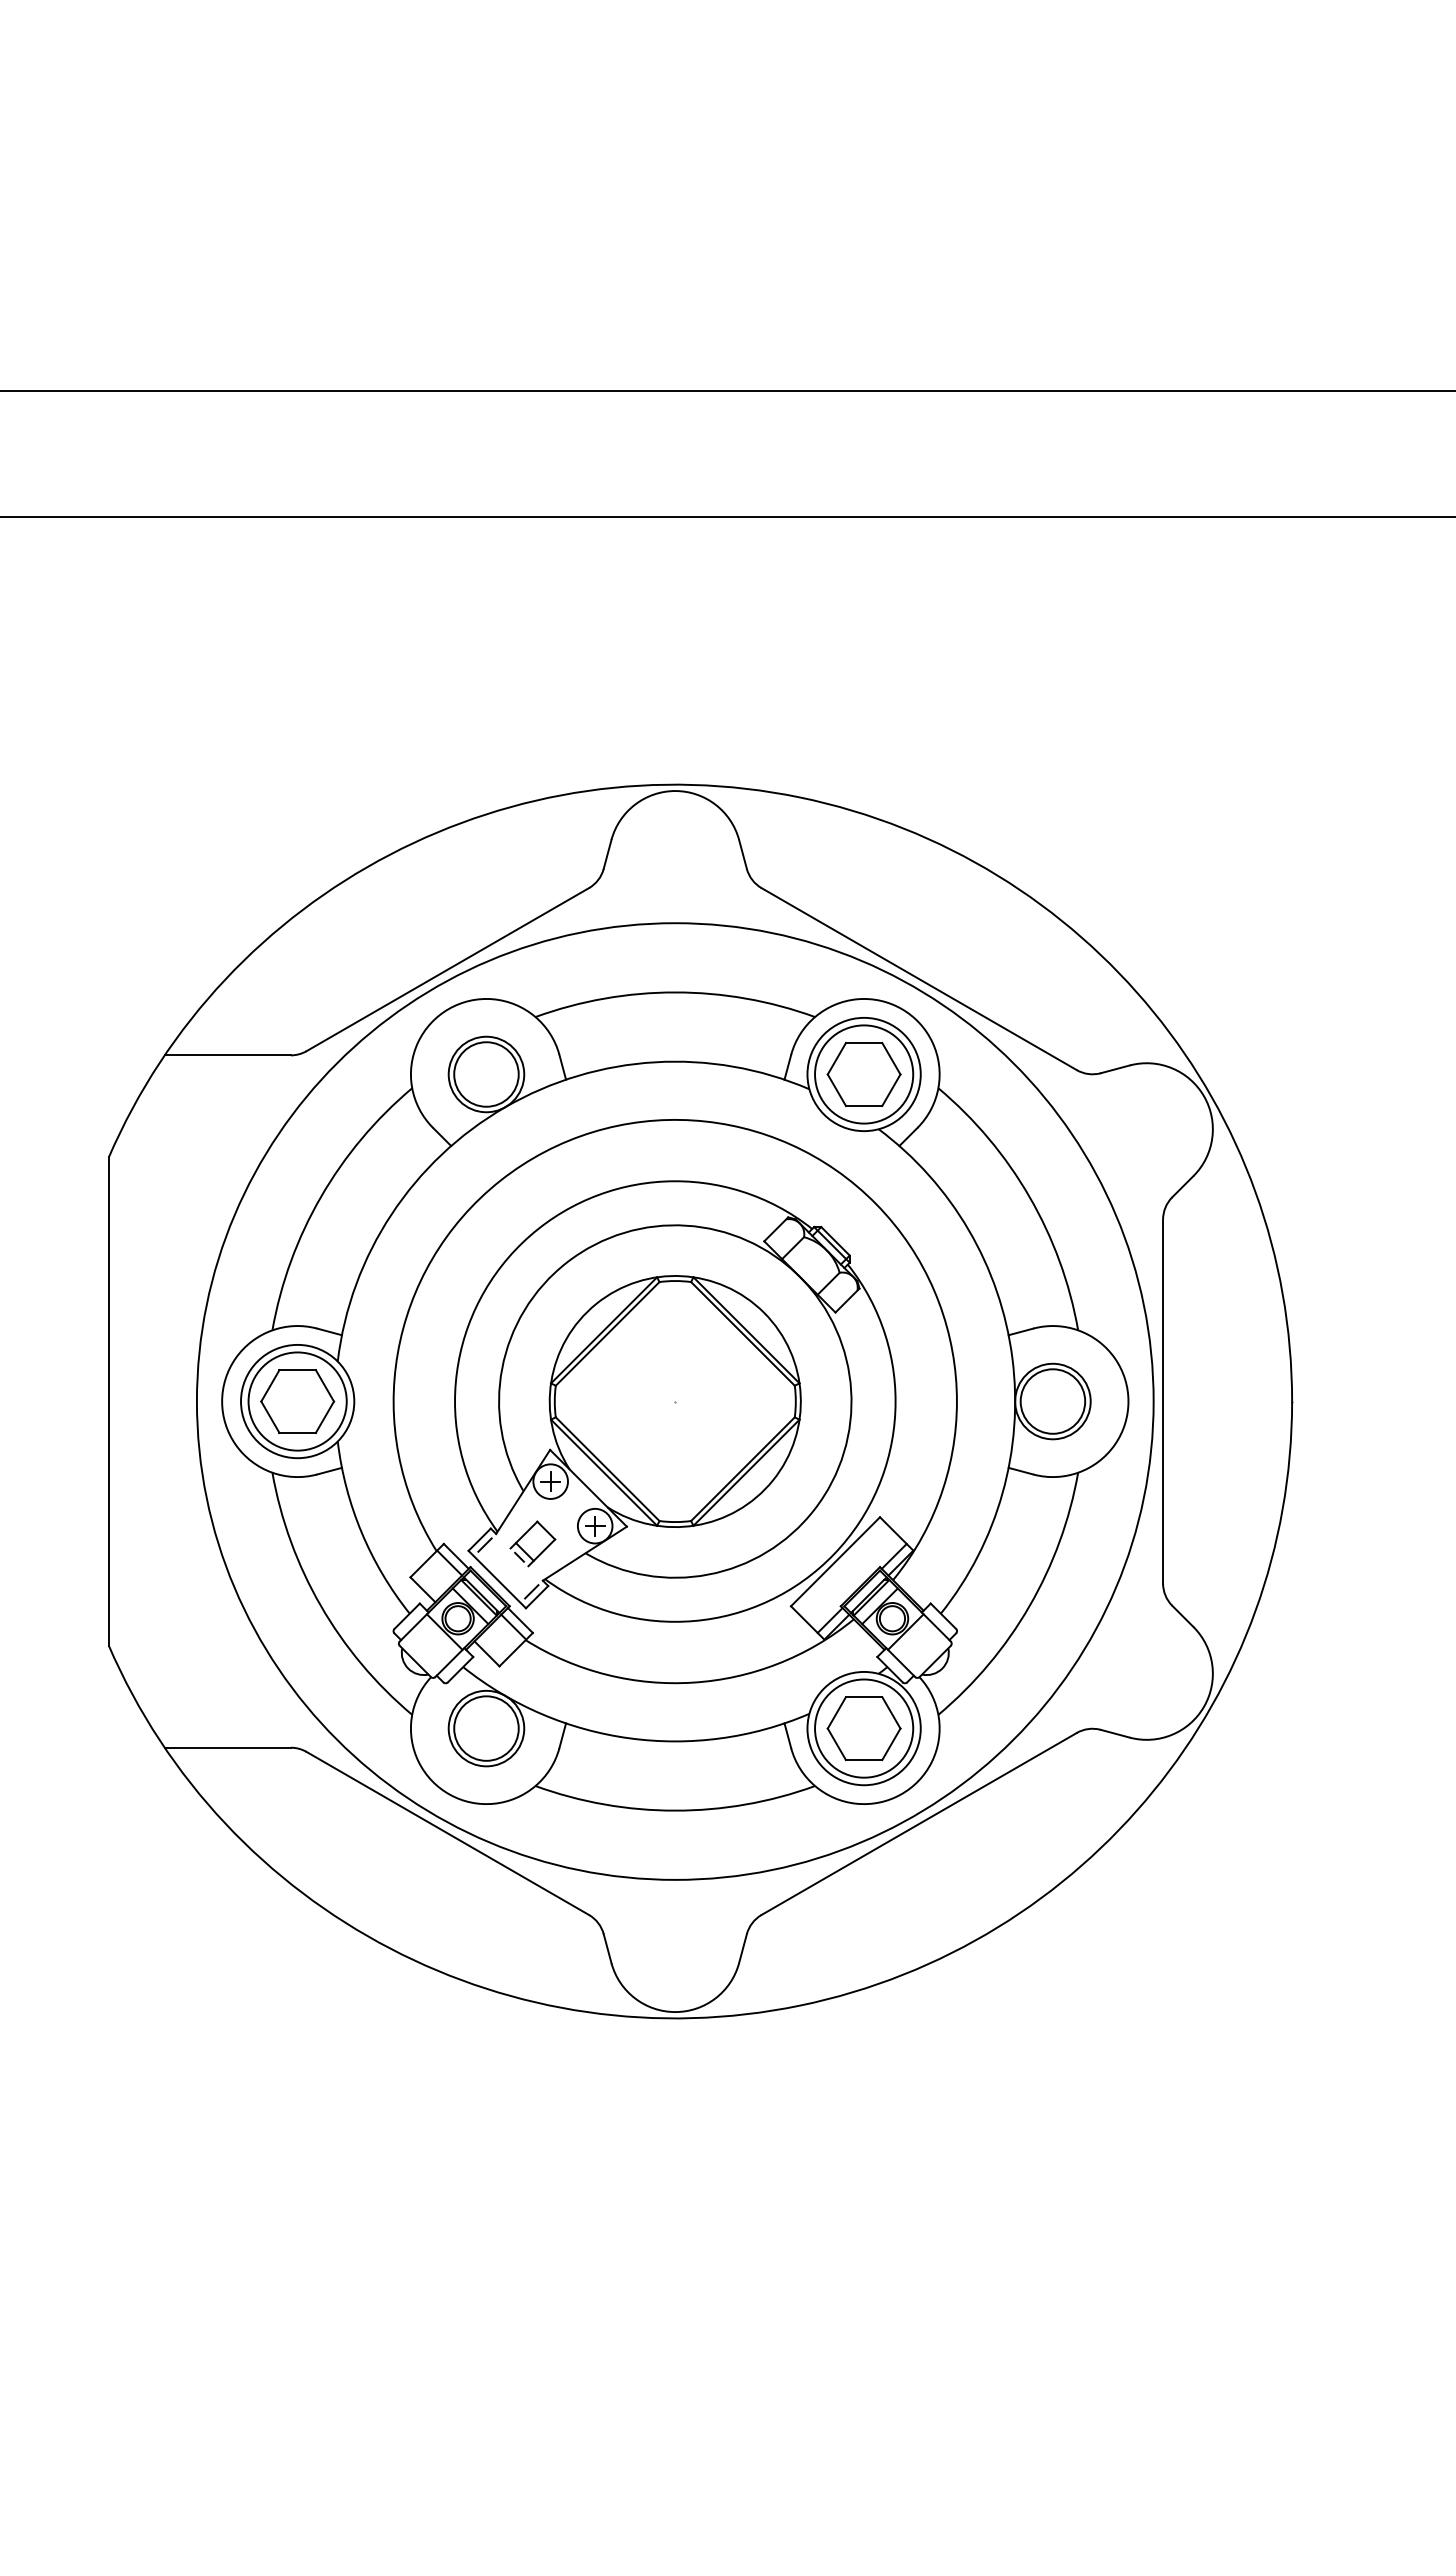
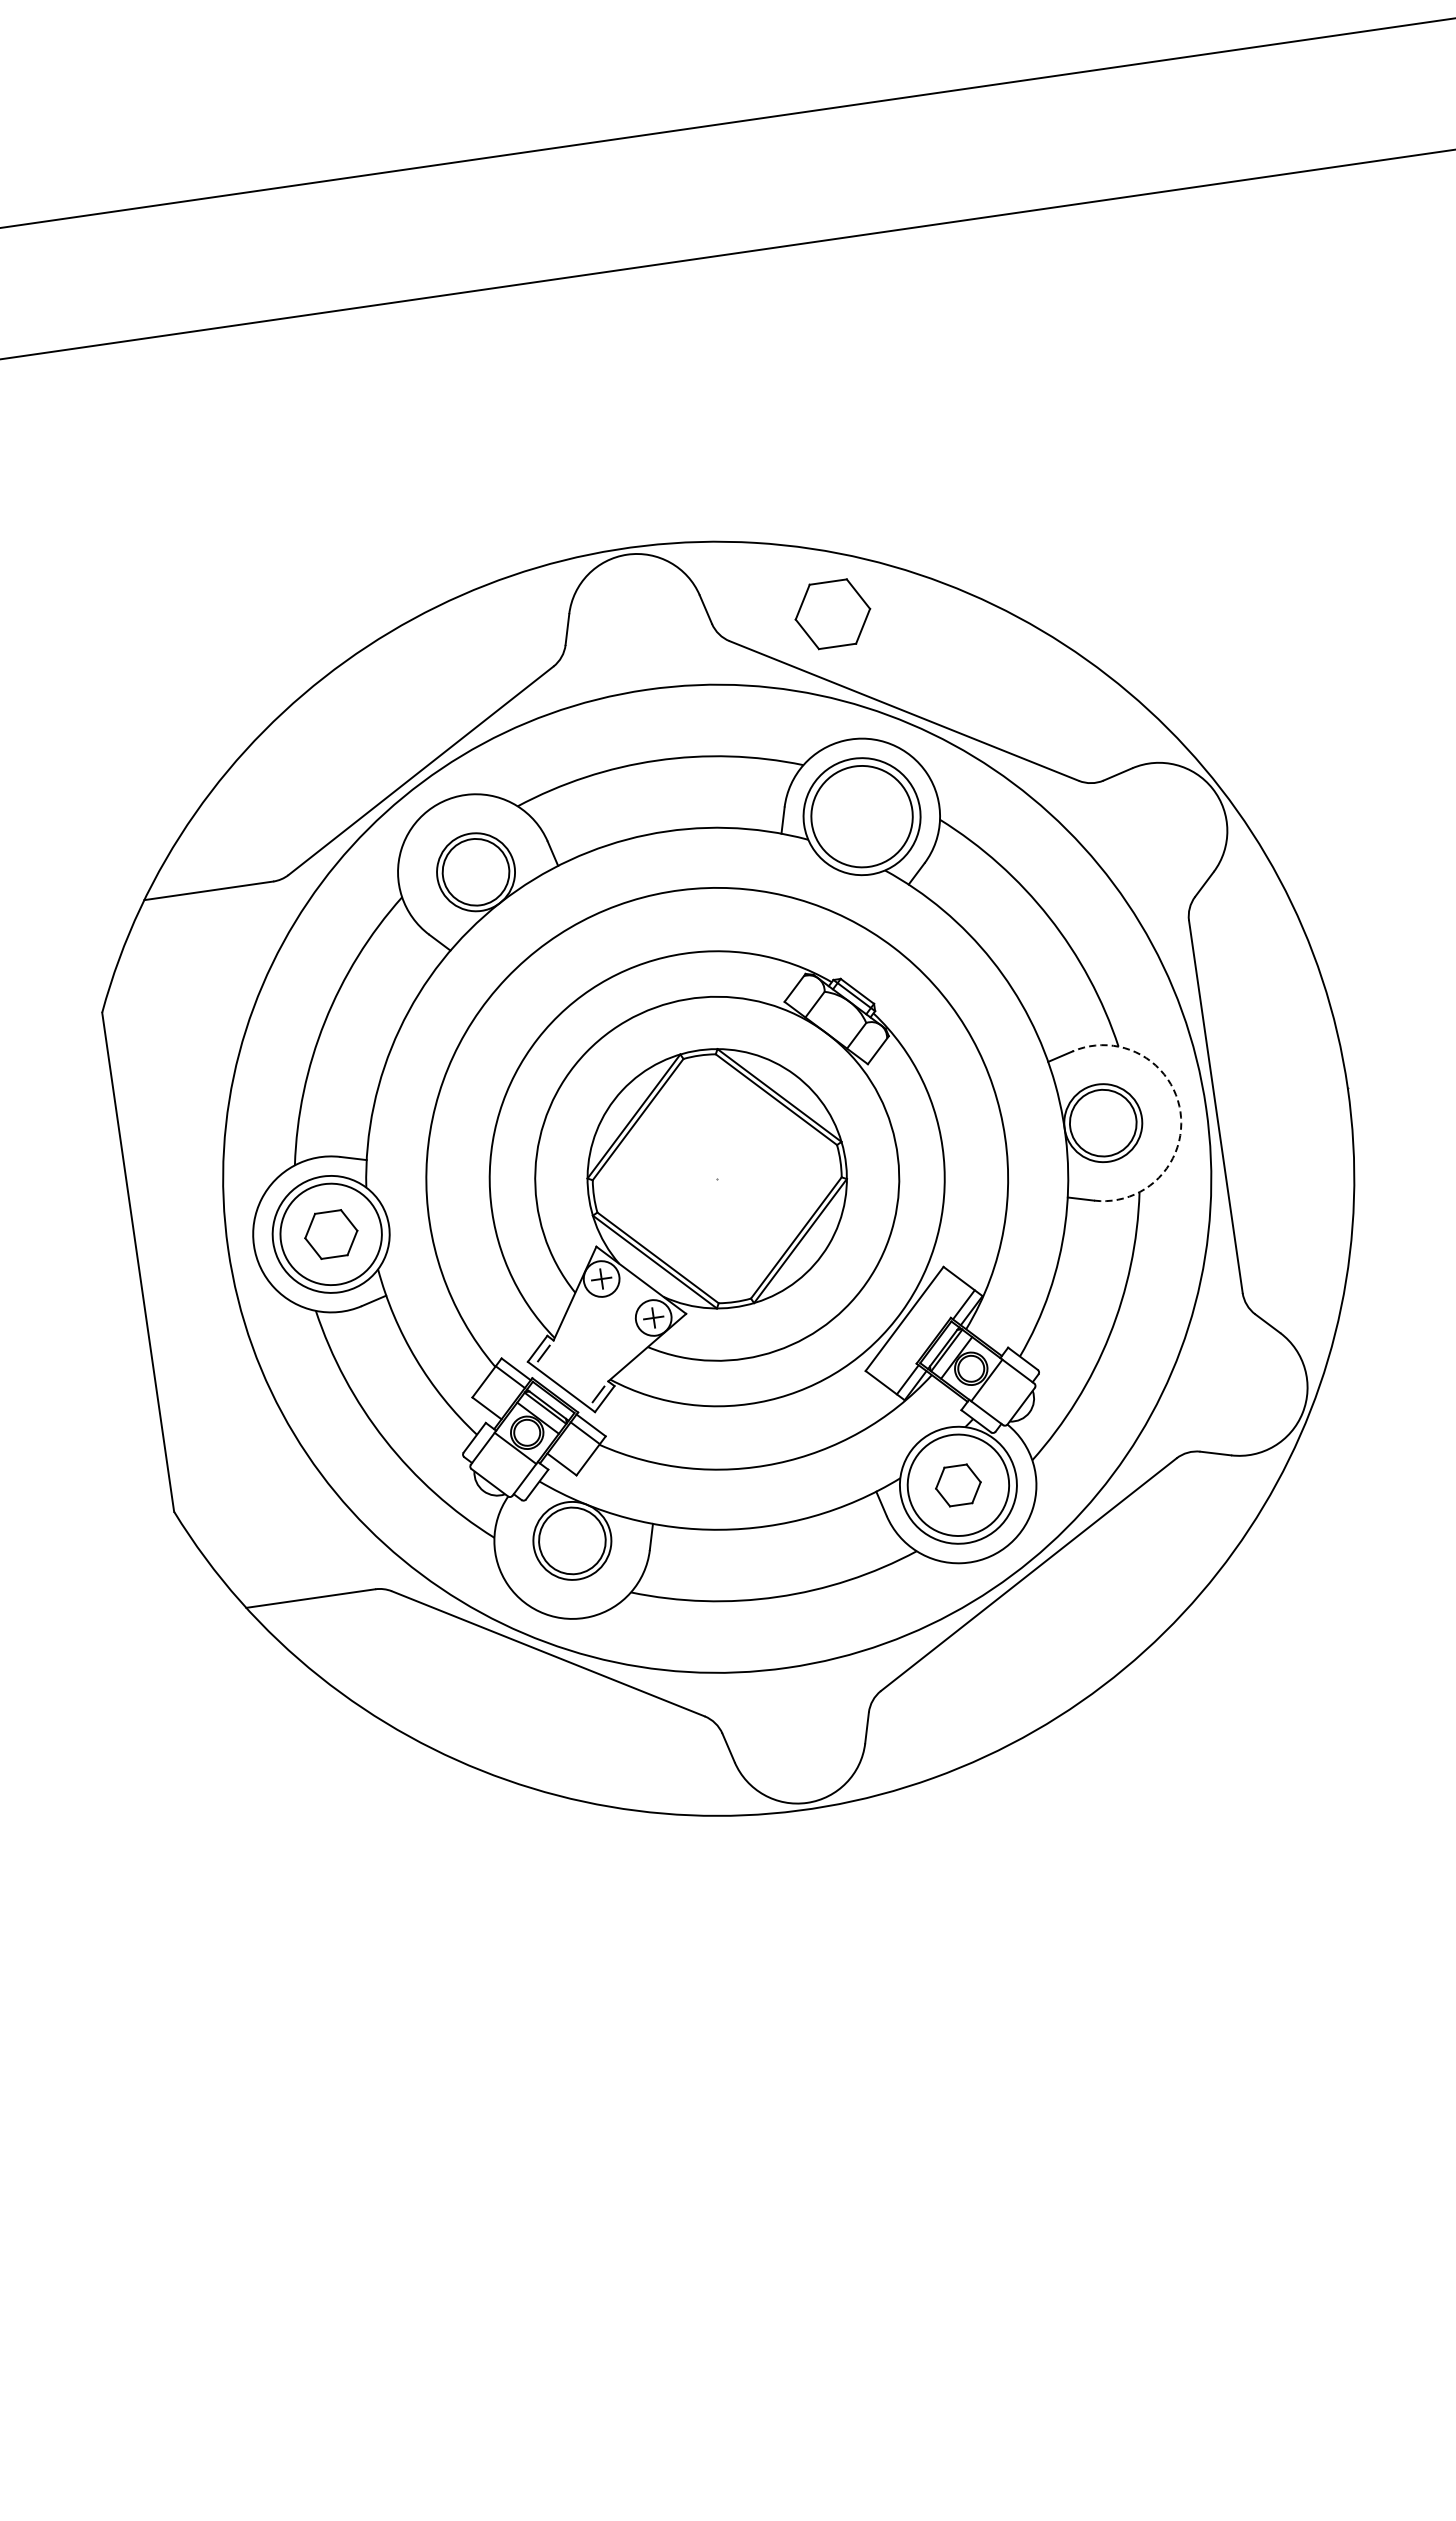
part: (863, 1074) -> (832, 614), moved
part: (297, 1401) -> (331, 1234), size x0.7
arc: (1128, 1401) -> (1180, 1111), solid -> dashed
part: (532, 1543) -> (592, 1344), removed
part: (863, 1728) -> (957, 1485), size x0.6

